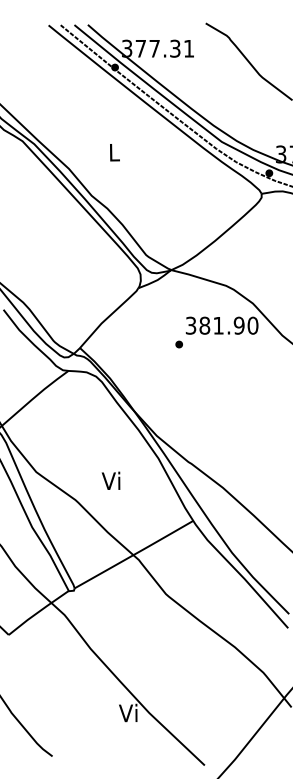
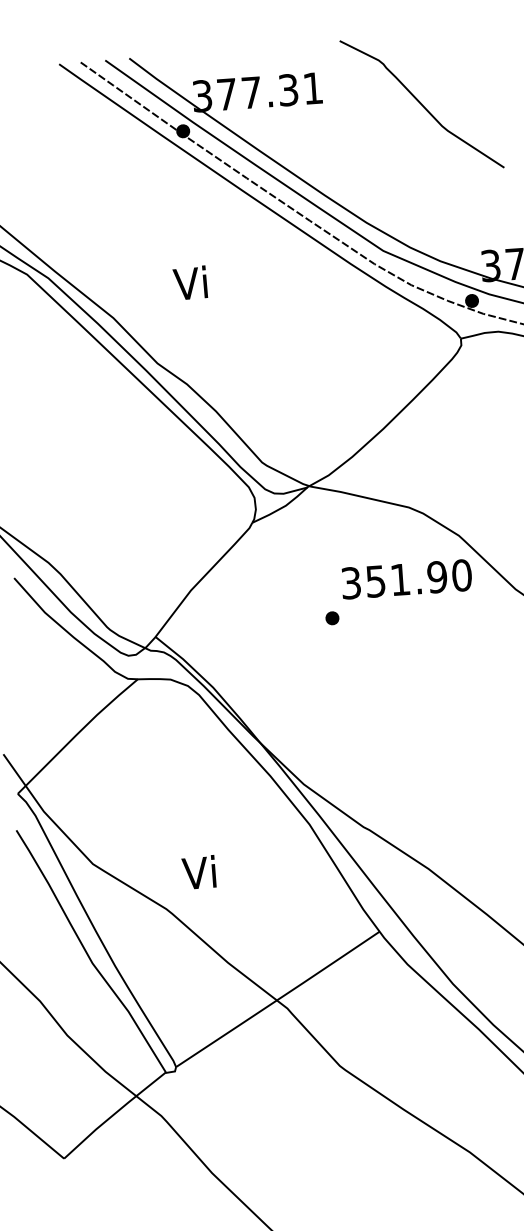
text: (112, 152) -> (189, 283), L -> Vi
text: (204, 325) -> (375, 581), 381.90 -> 351.90
text: (110, 480) -> (198, 871), moved

